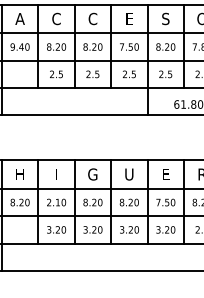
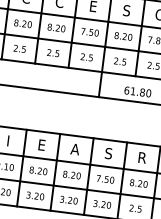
text: (92, 174) -> (41, 145), G -> E
text: (129, 174) -> (75, 149), U -> A
text: (165, 174) -> (108, 153), E -> S

